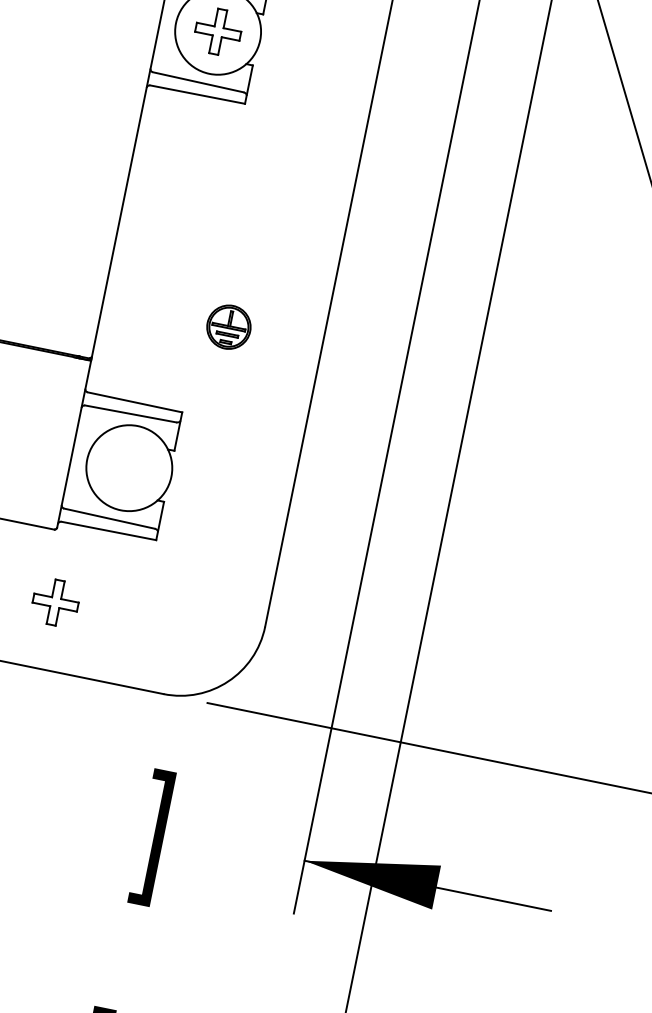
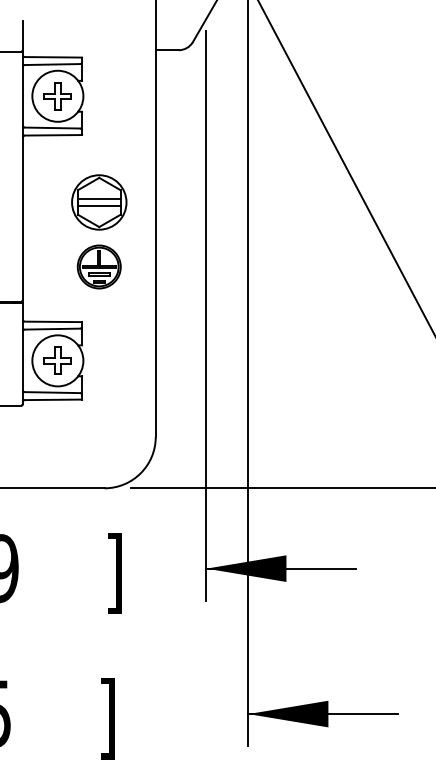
part: (251, 220) -> (99, 202), added
part: (227, 326) -> (98, 266), size x1.67
part: (55, 601) -> (57, 360), moved

